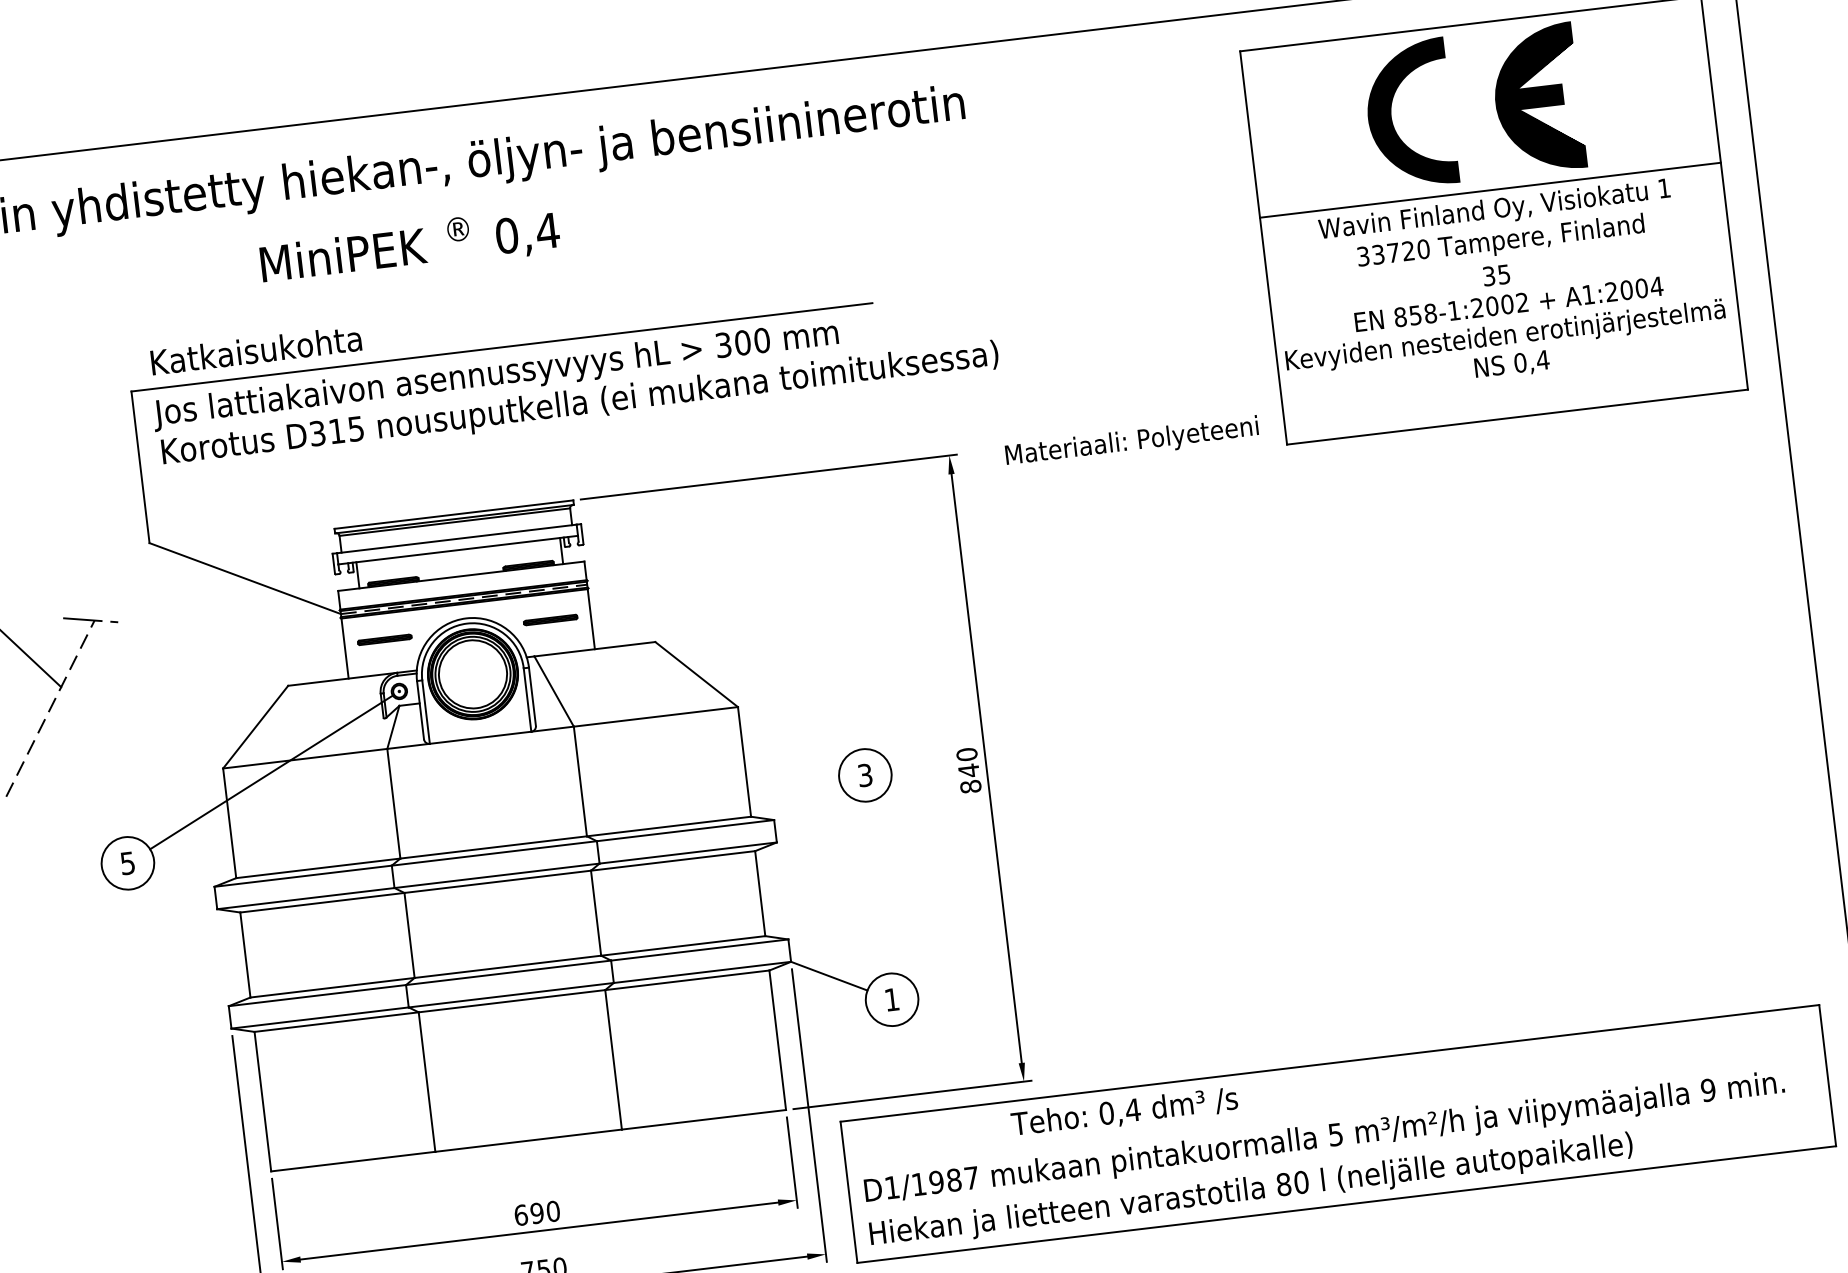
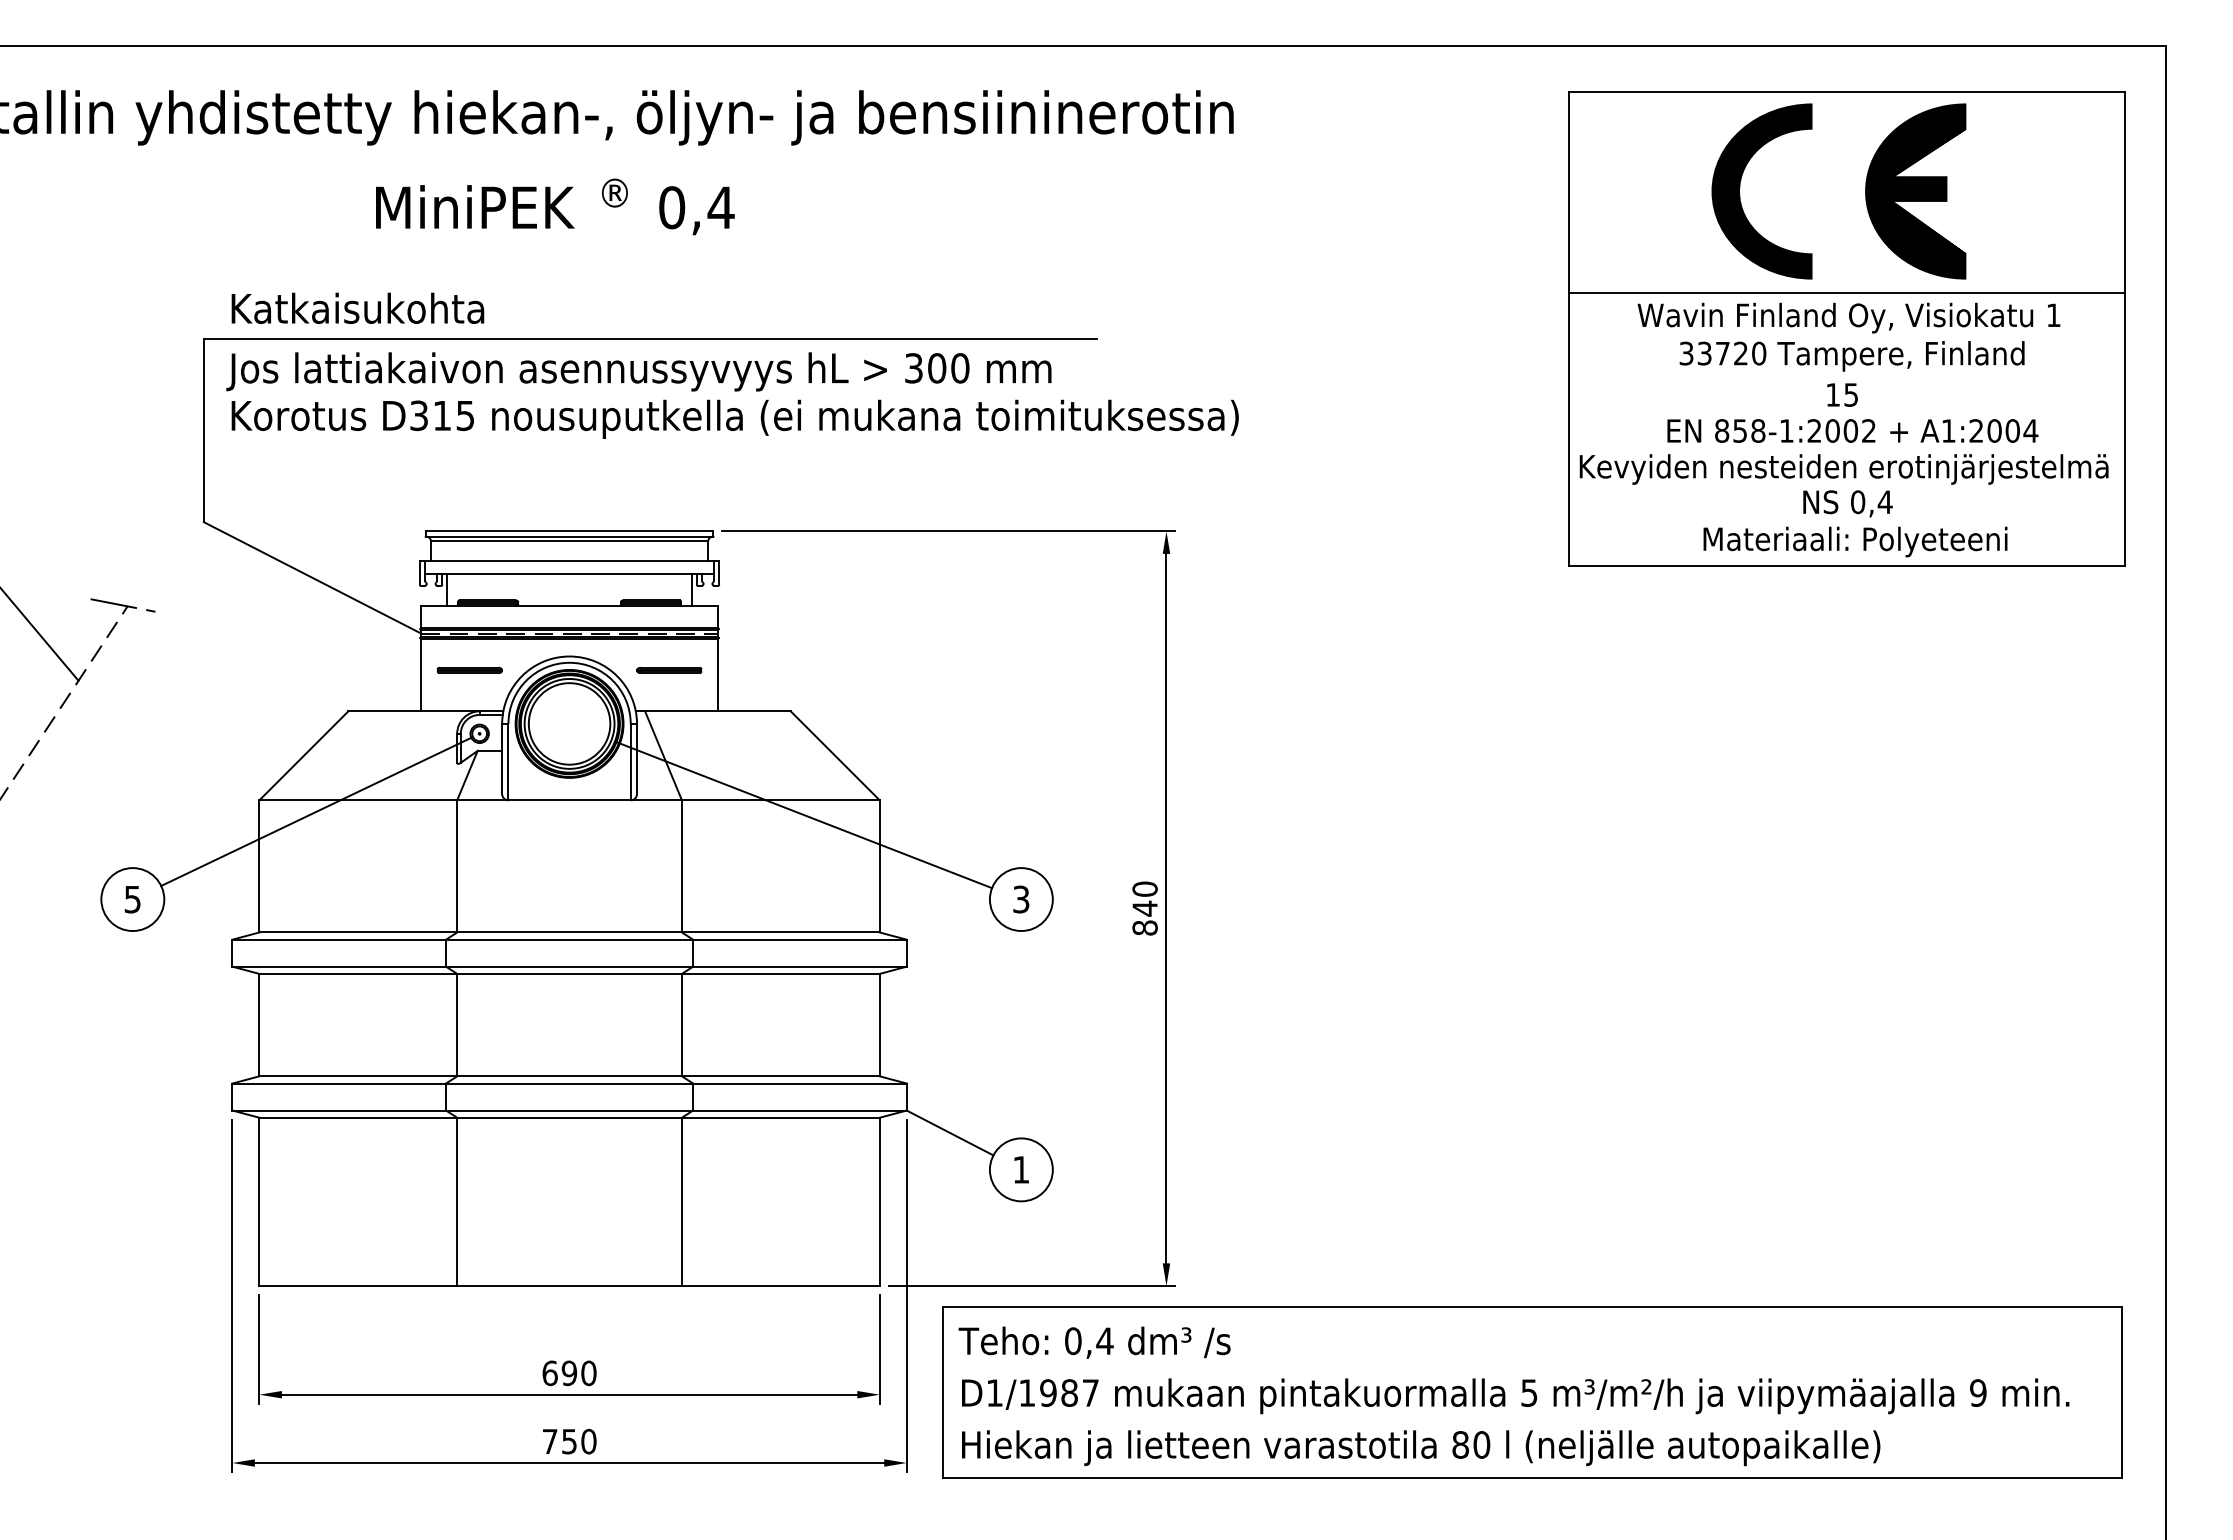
text: (1488, 275) -> (1832, 394), 35 -> 15
text: (1132, 442) -> (1855, 541), moved
line: (676, 726) -> (803, 814), added
text: (1124, 1112) -> (1094, 1342), moved

